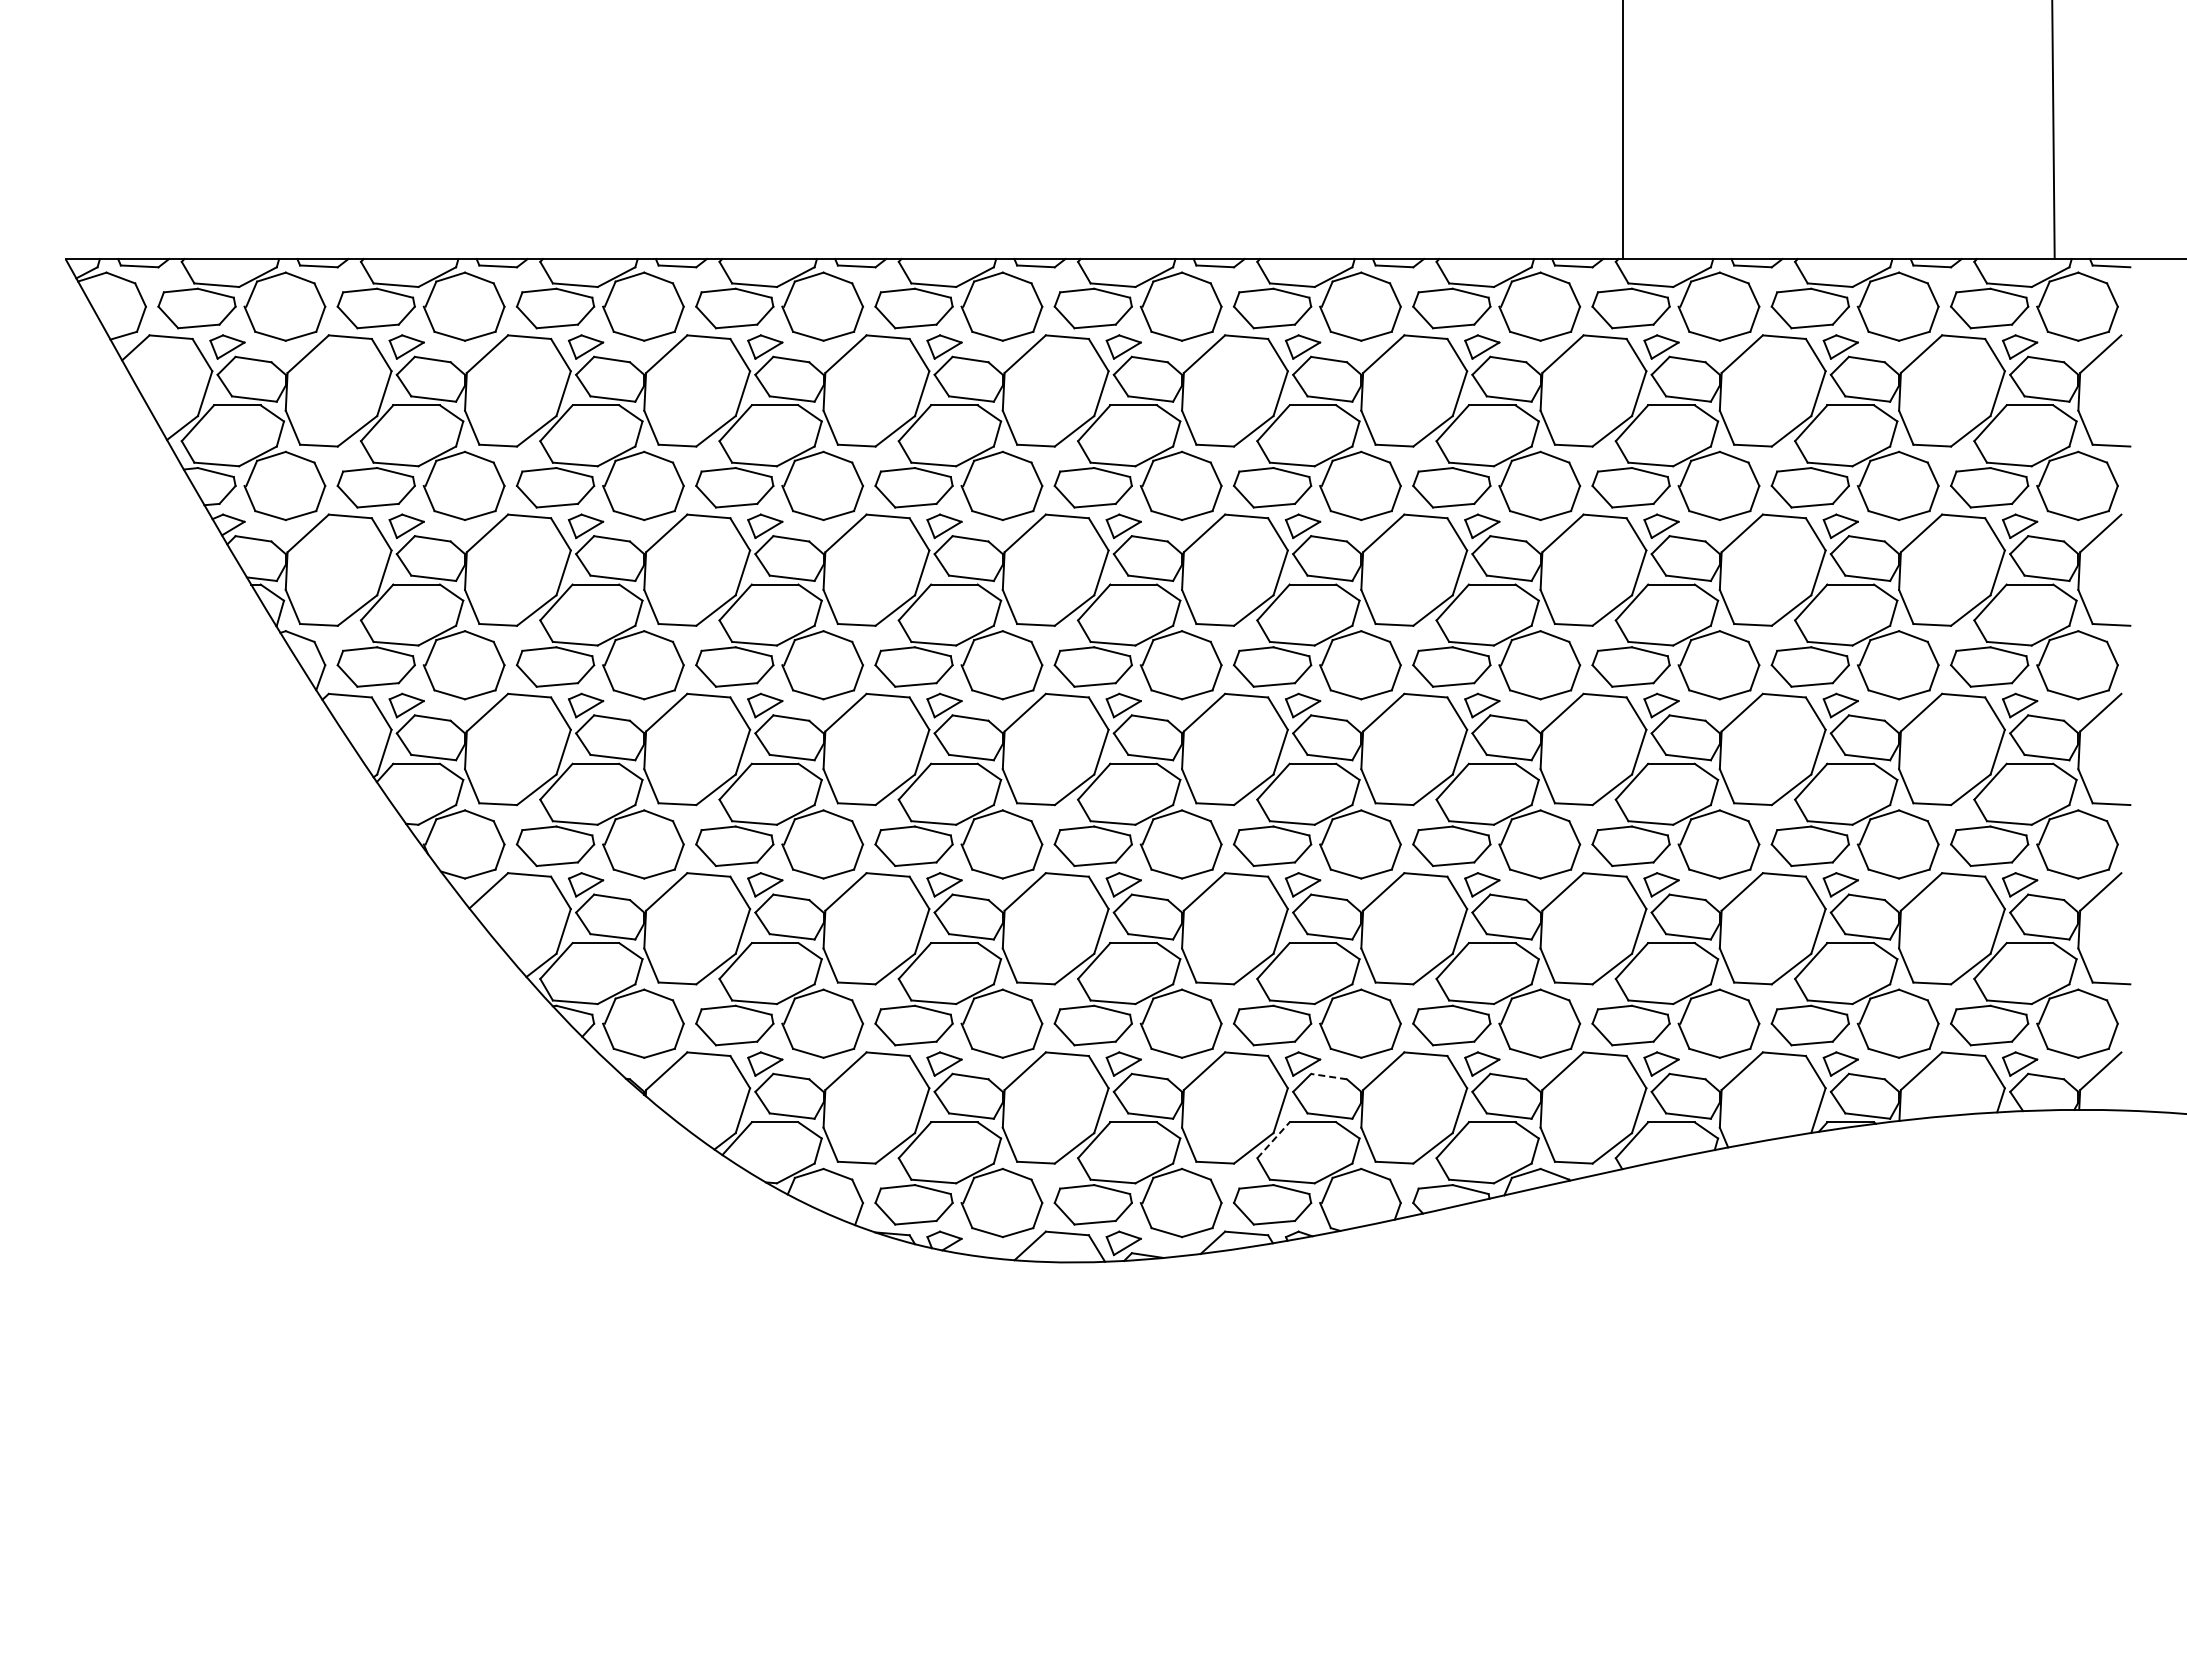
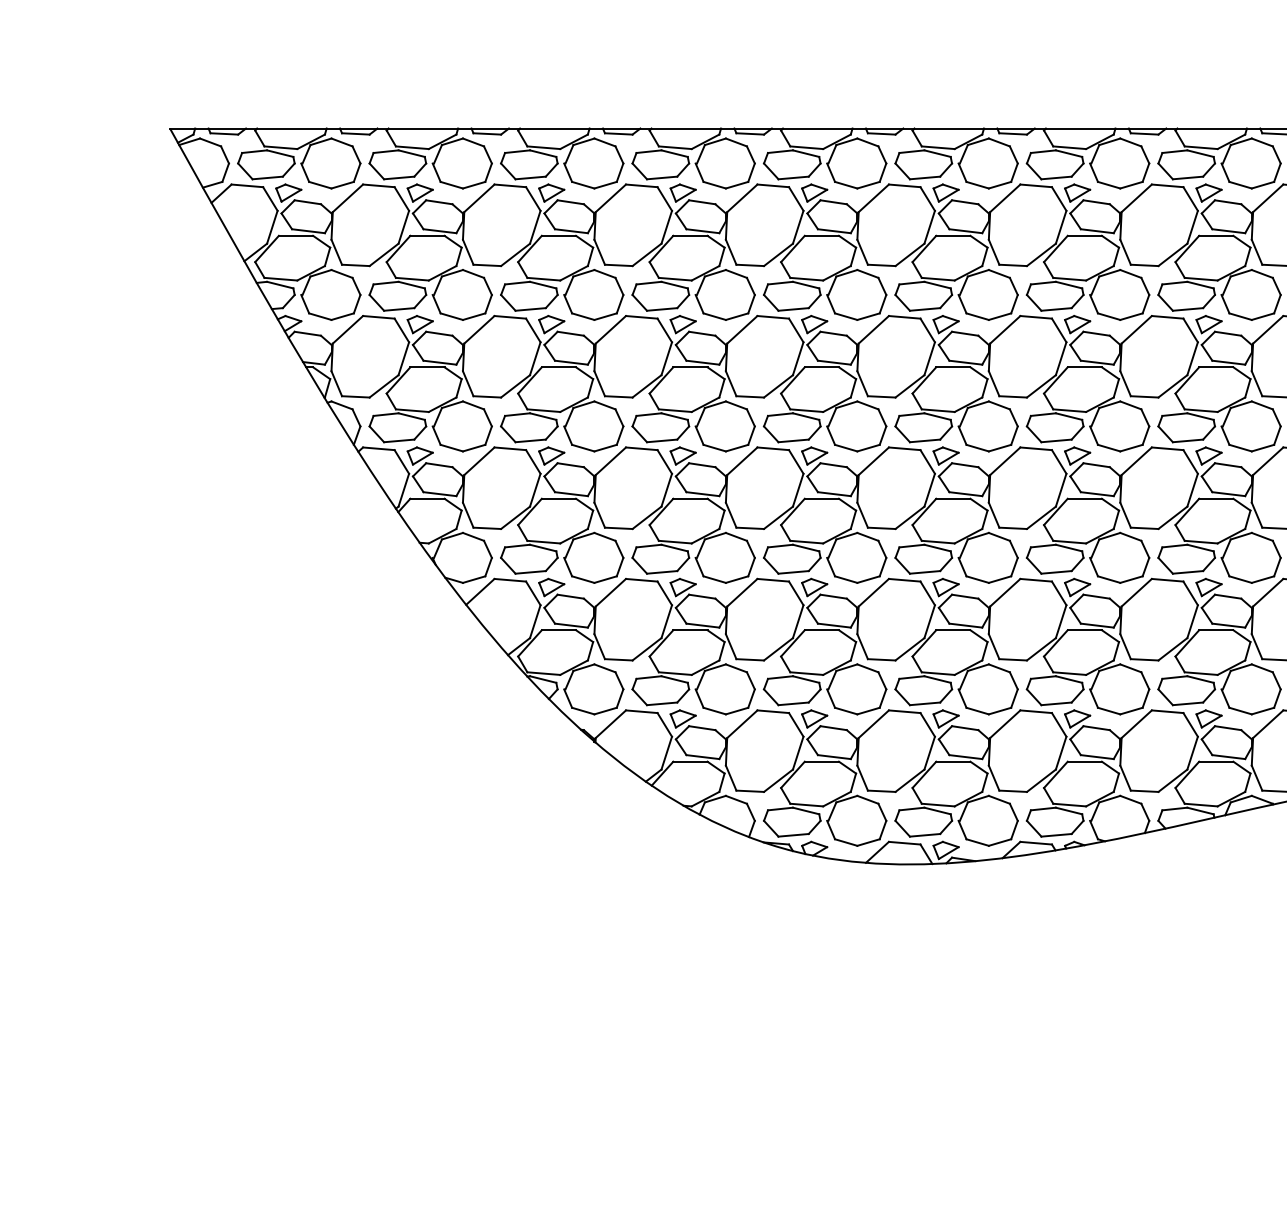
line: (1328, 1076) -> (1096, 728), dashed -> solid
line: (1273, 1139) -> (1055, 774), dashed -> solid

